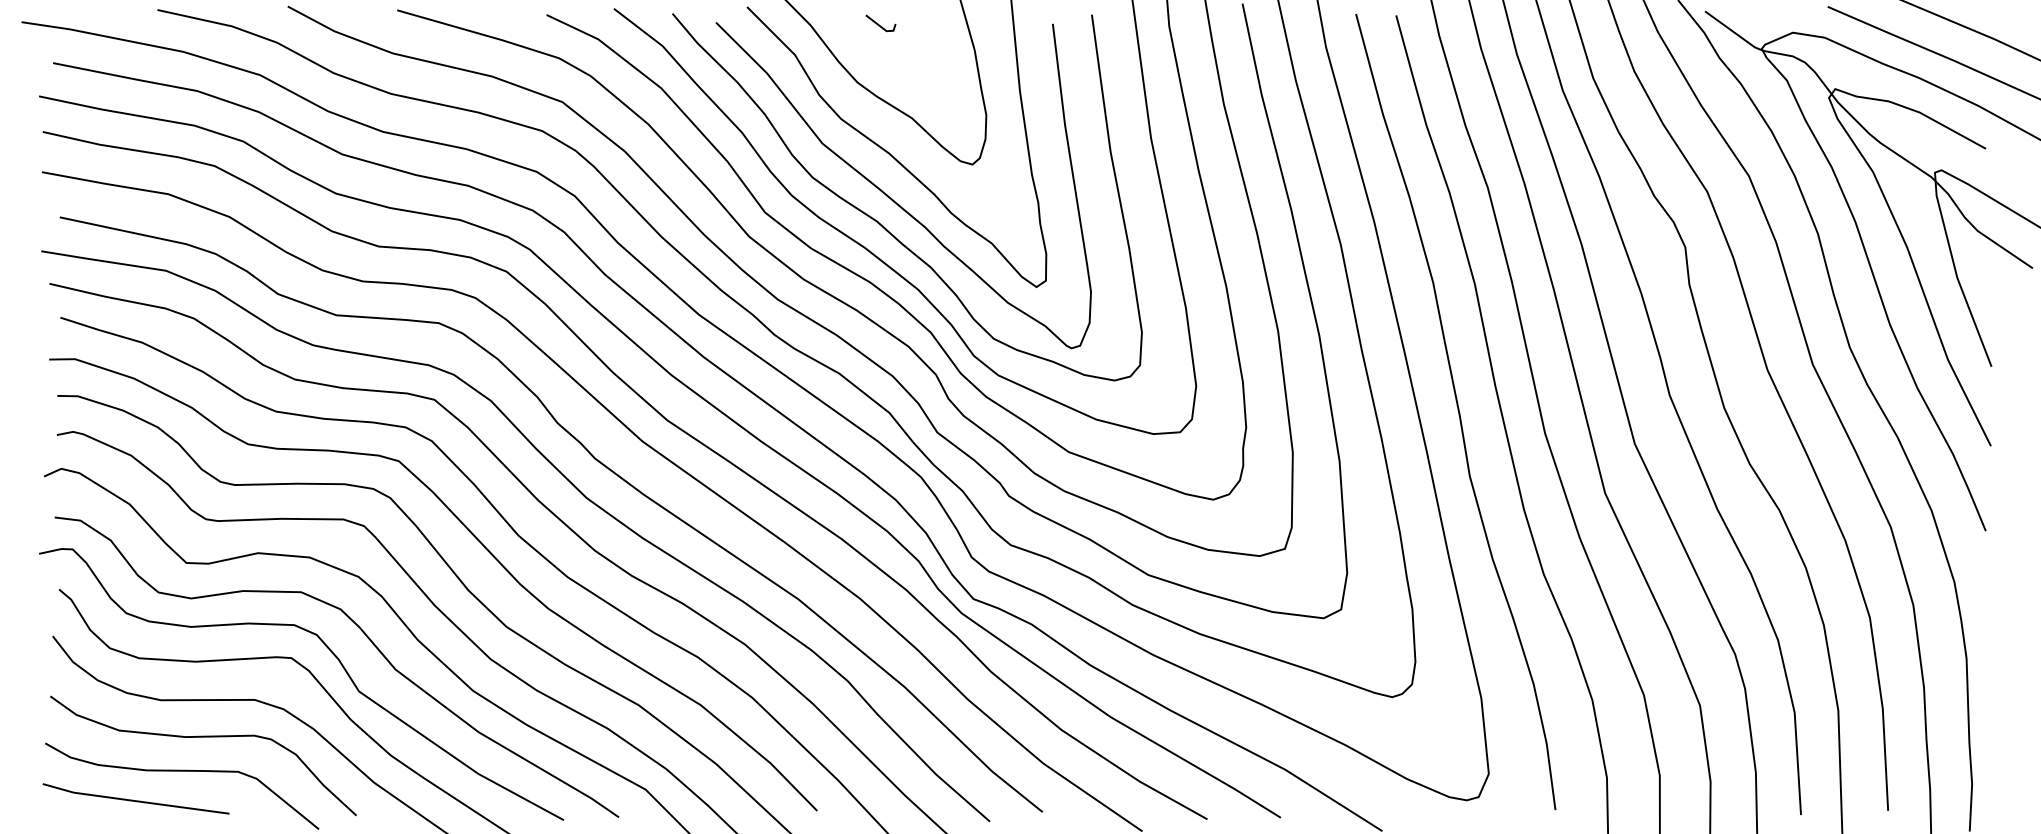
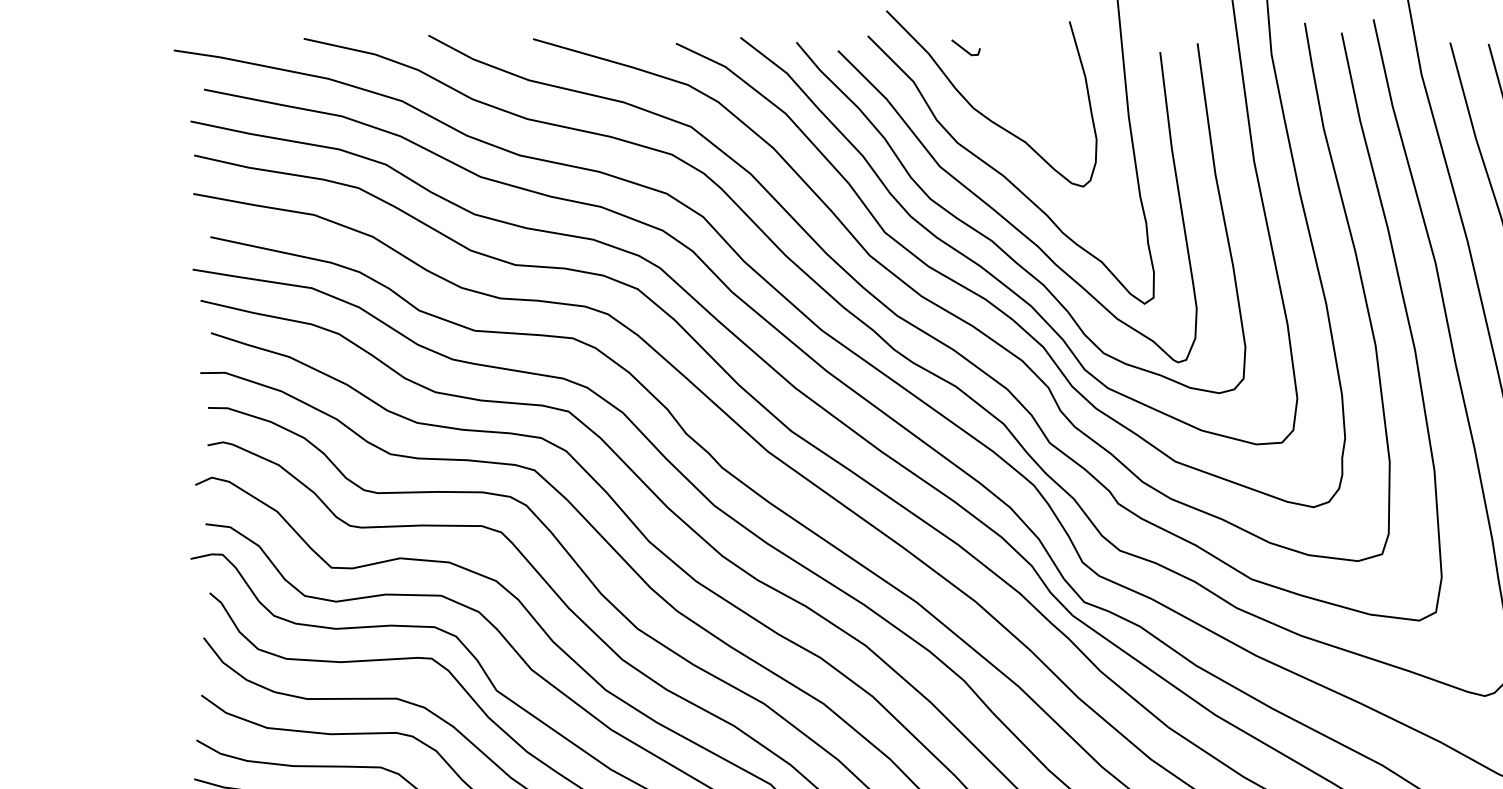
line: (878, 23) -> (963, 47), moved

